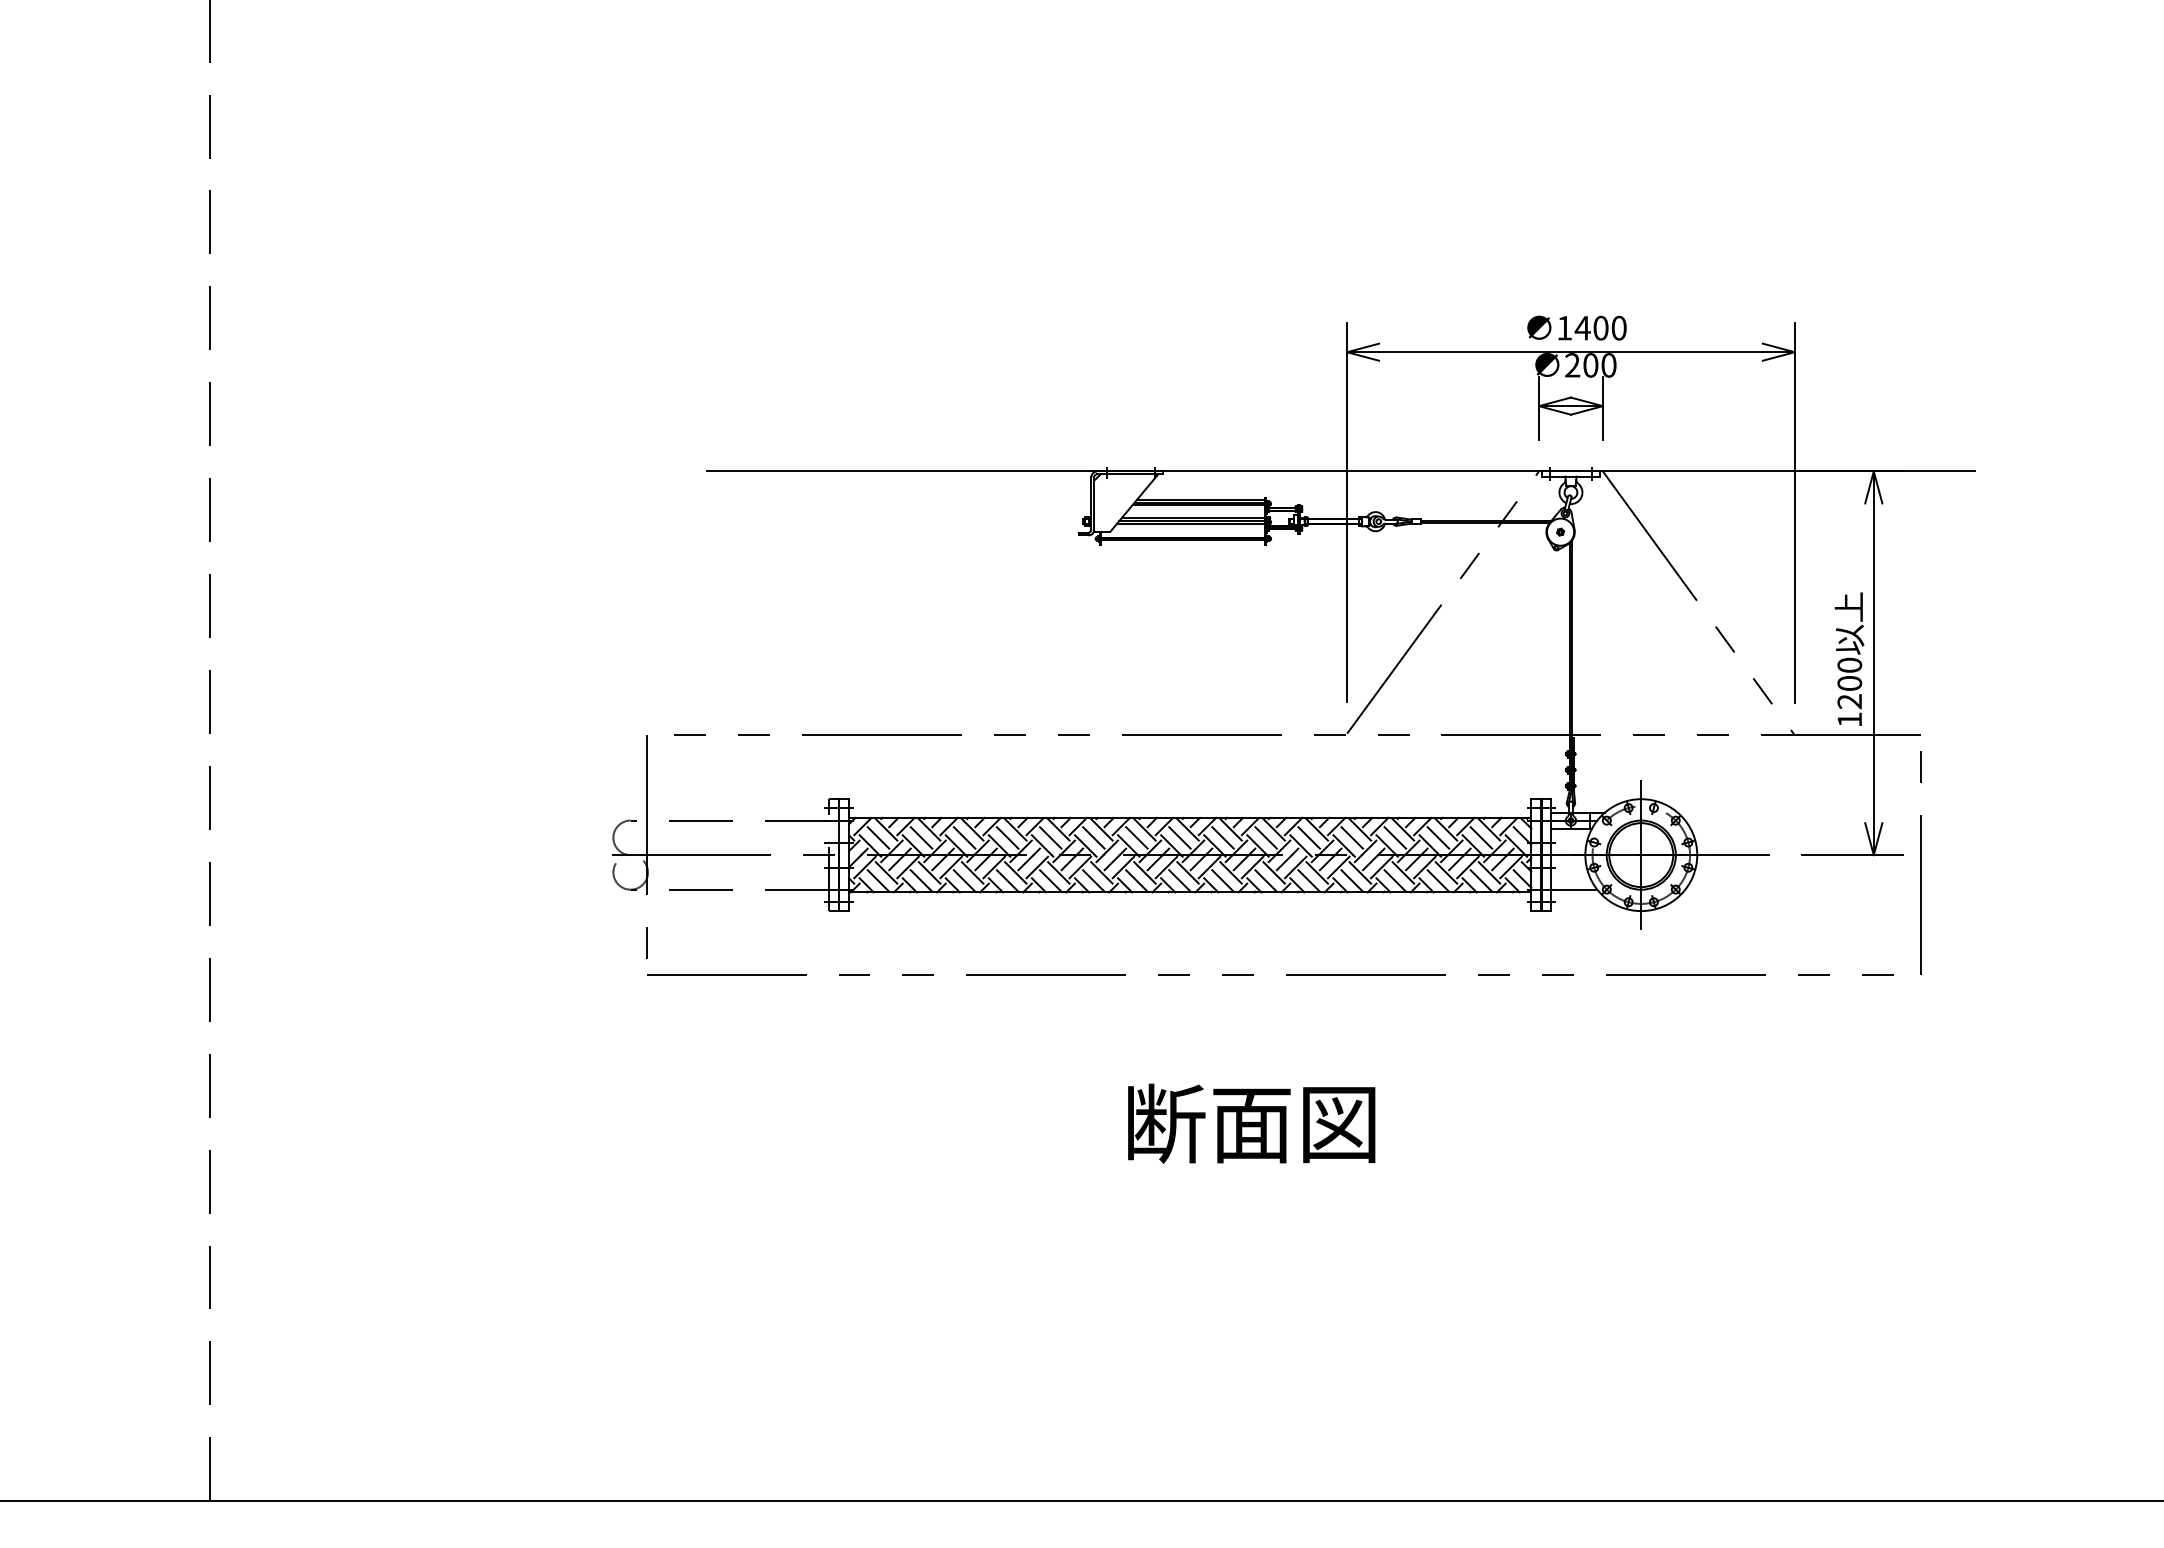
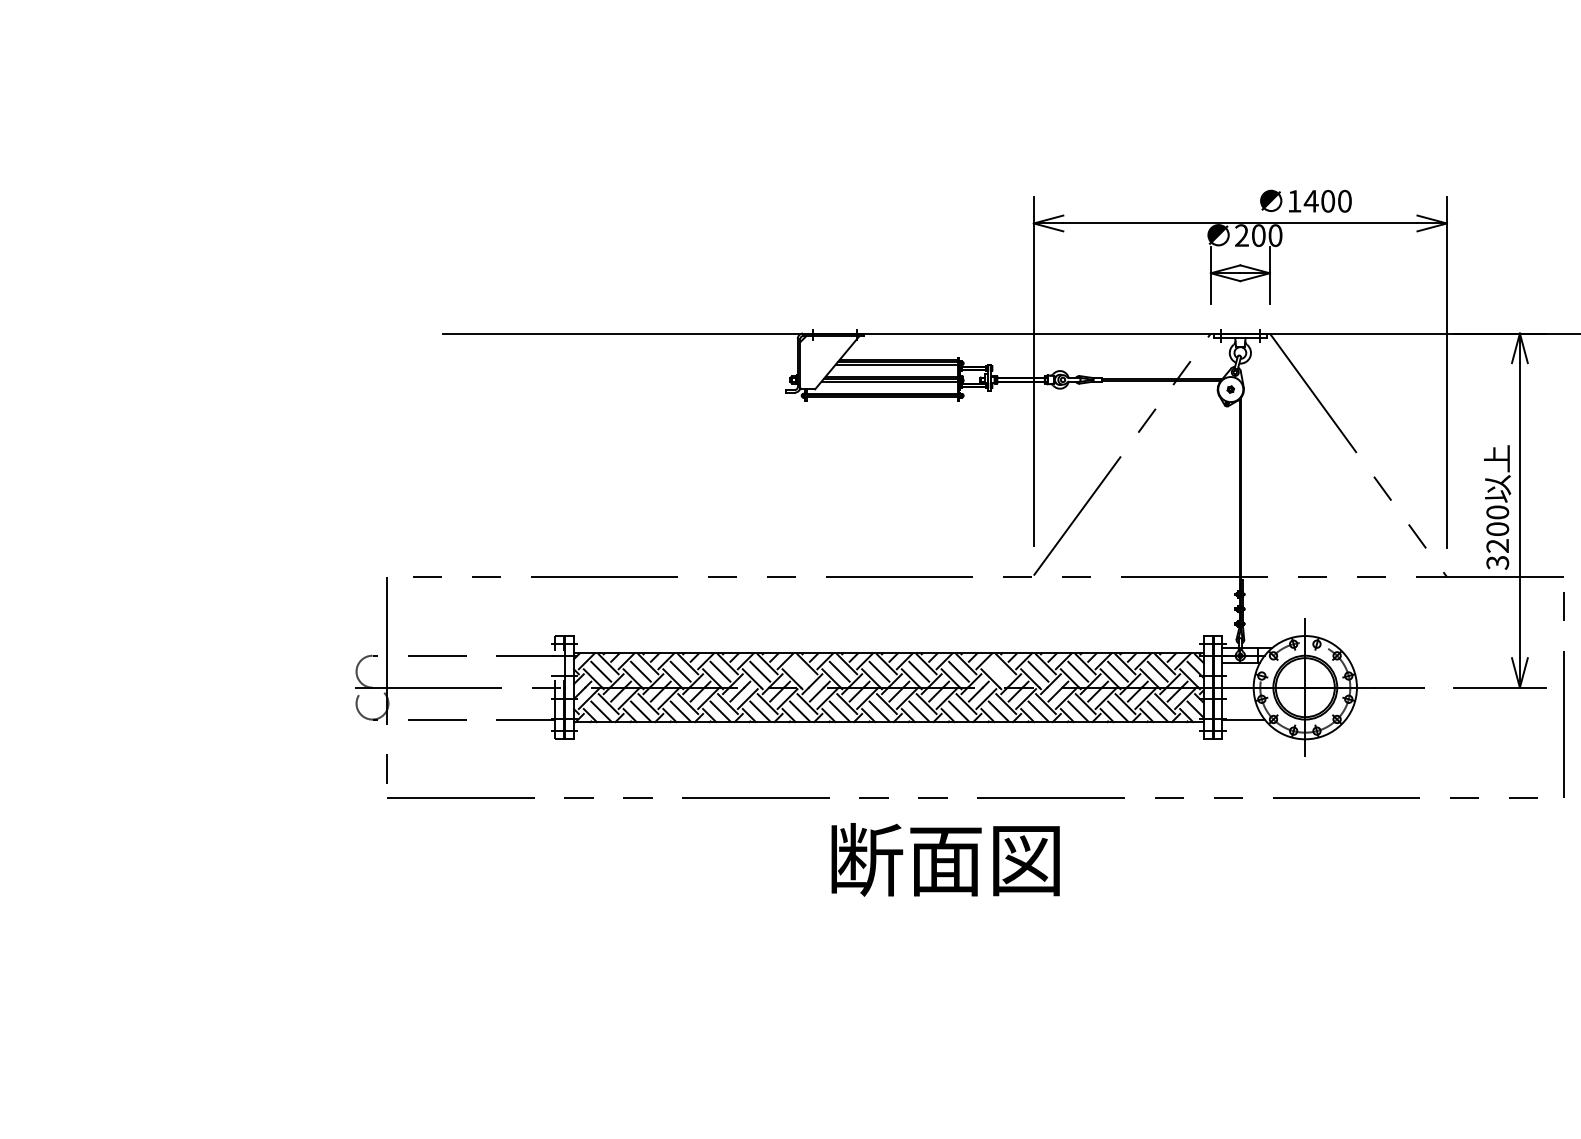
text: (1576, 327) -> (1305, 200), moved
text: (1849, 719) -> (1497, 562), 1200 -> 3200
line: (1093, 837) -> (799, 671), removed
line: (1308, 837) -> (998, 671), removed
text: (1251, 1123) -> (945, 859), moved

